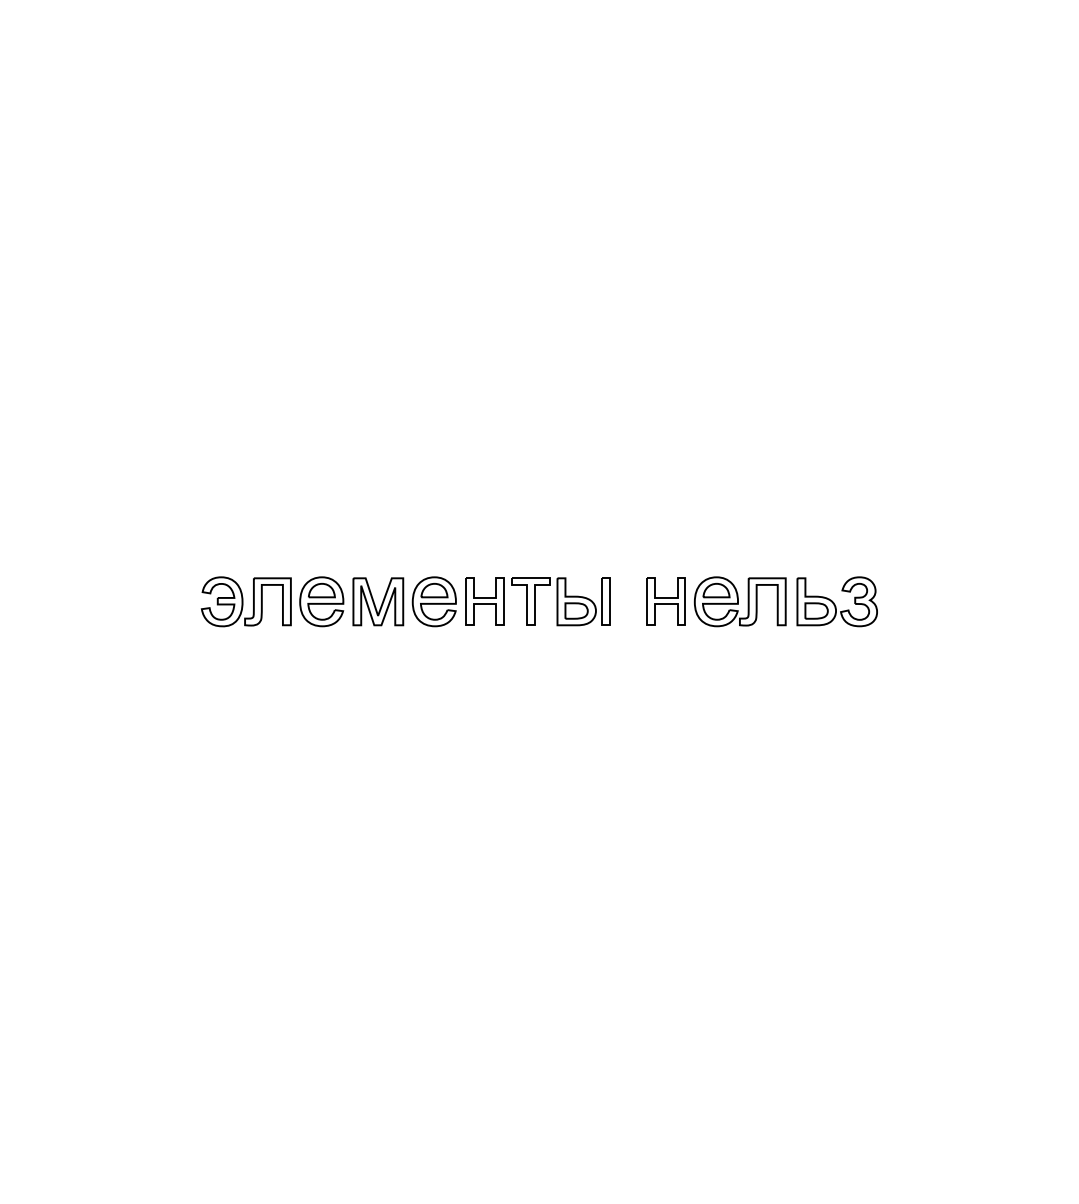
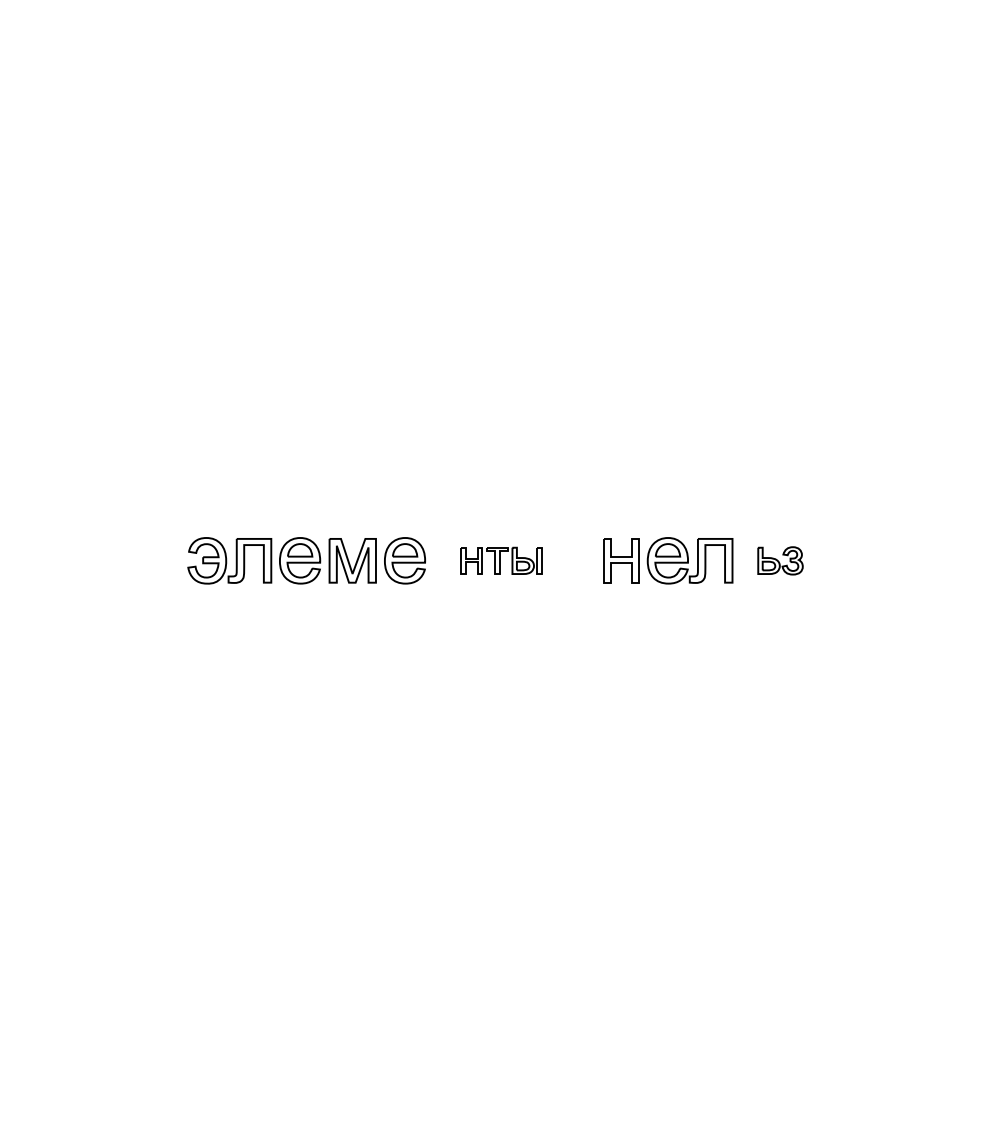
part: (537, 601) -> (501, 560), size x0.6
part: (837, 601) -> (780, 560), size x0.6

